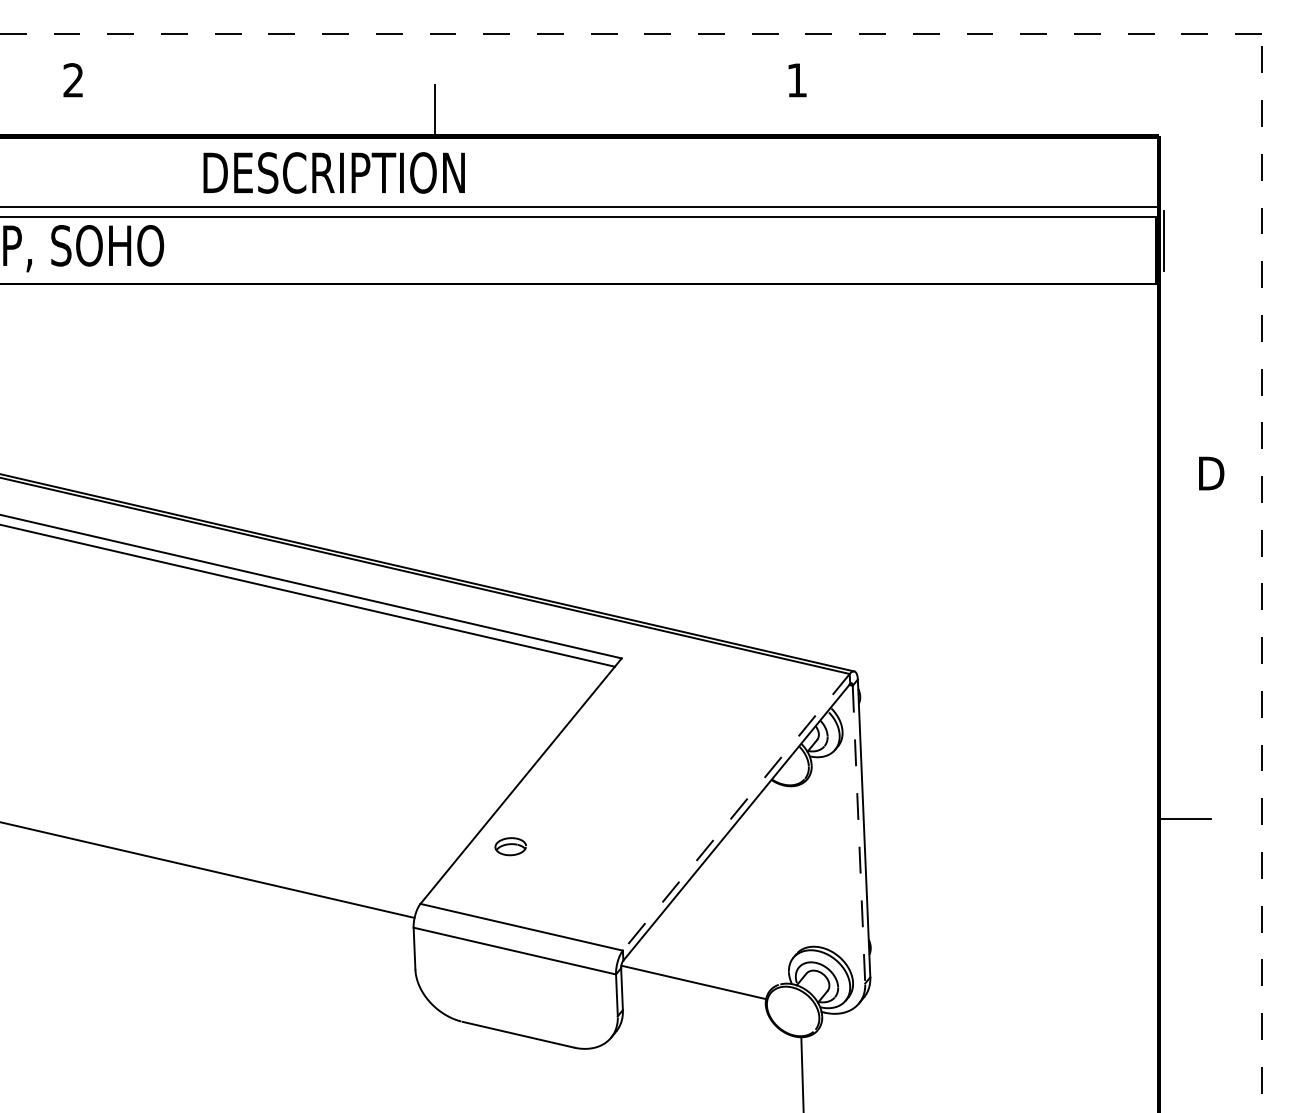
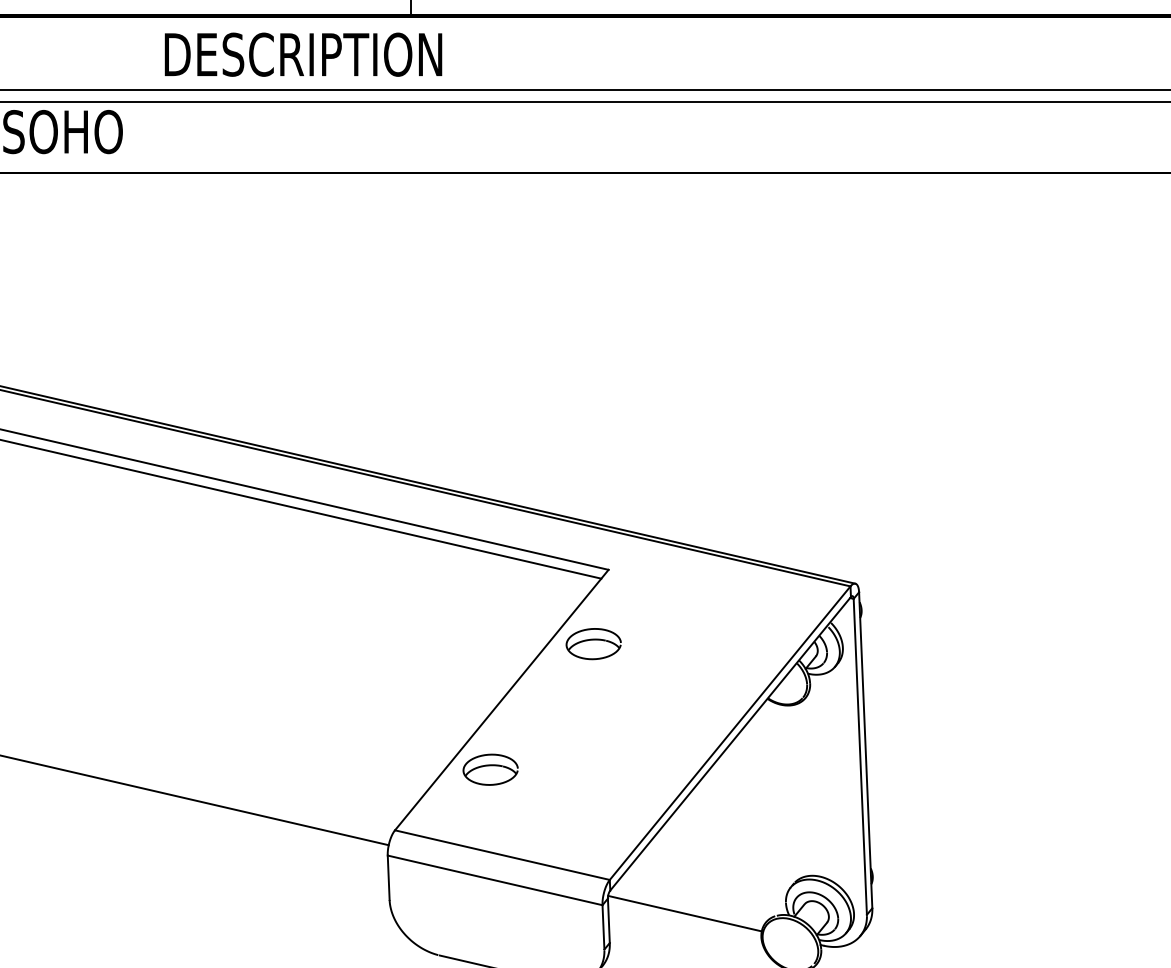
part: (607, 728) -> (593, 644), added
line: (736, 812) -> (730, 733), dashed -> solid
line: (859, 835) -> (860, 757), dashed -> solid
part: (510, 846) -> (490, 769), size x1.67

